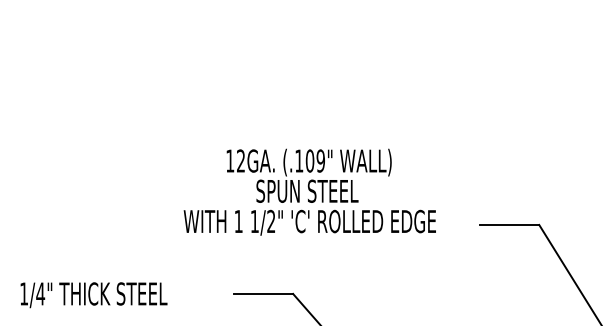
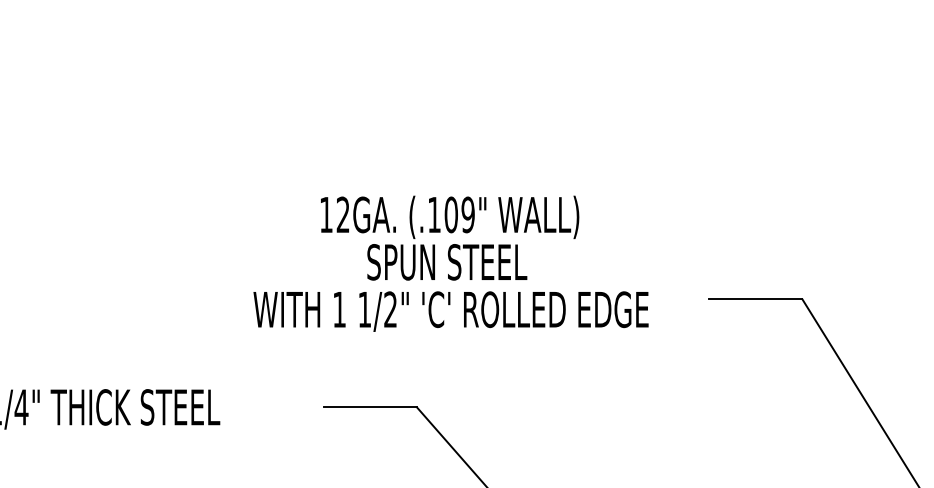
text: (309, 191) -> (450, 262), moved

